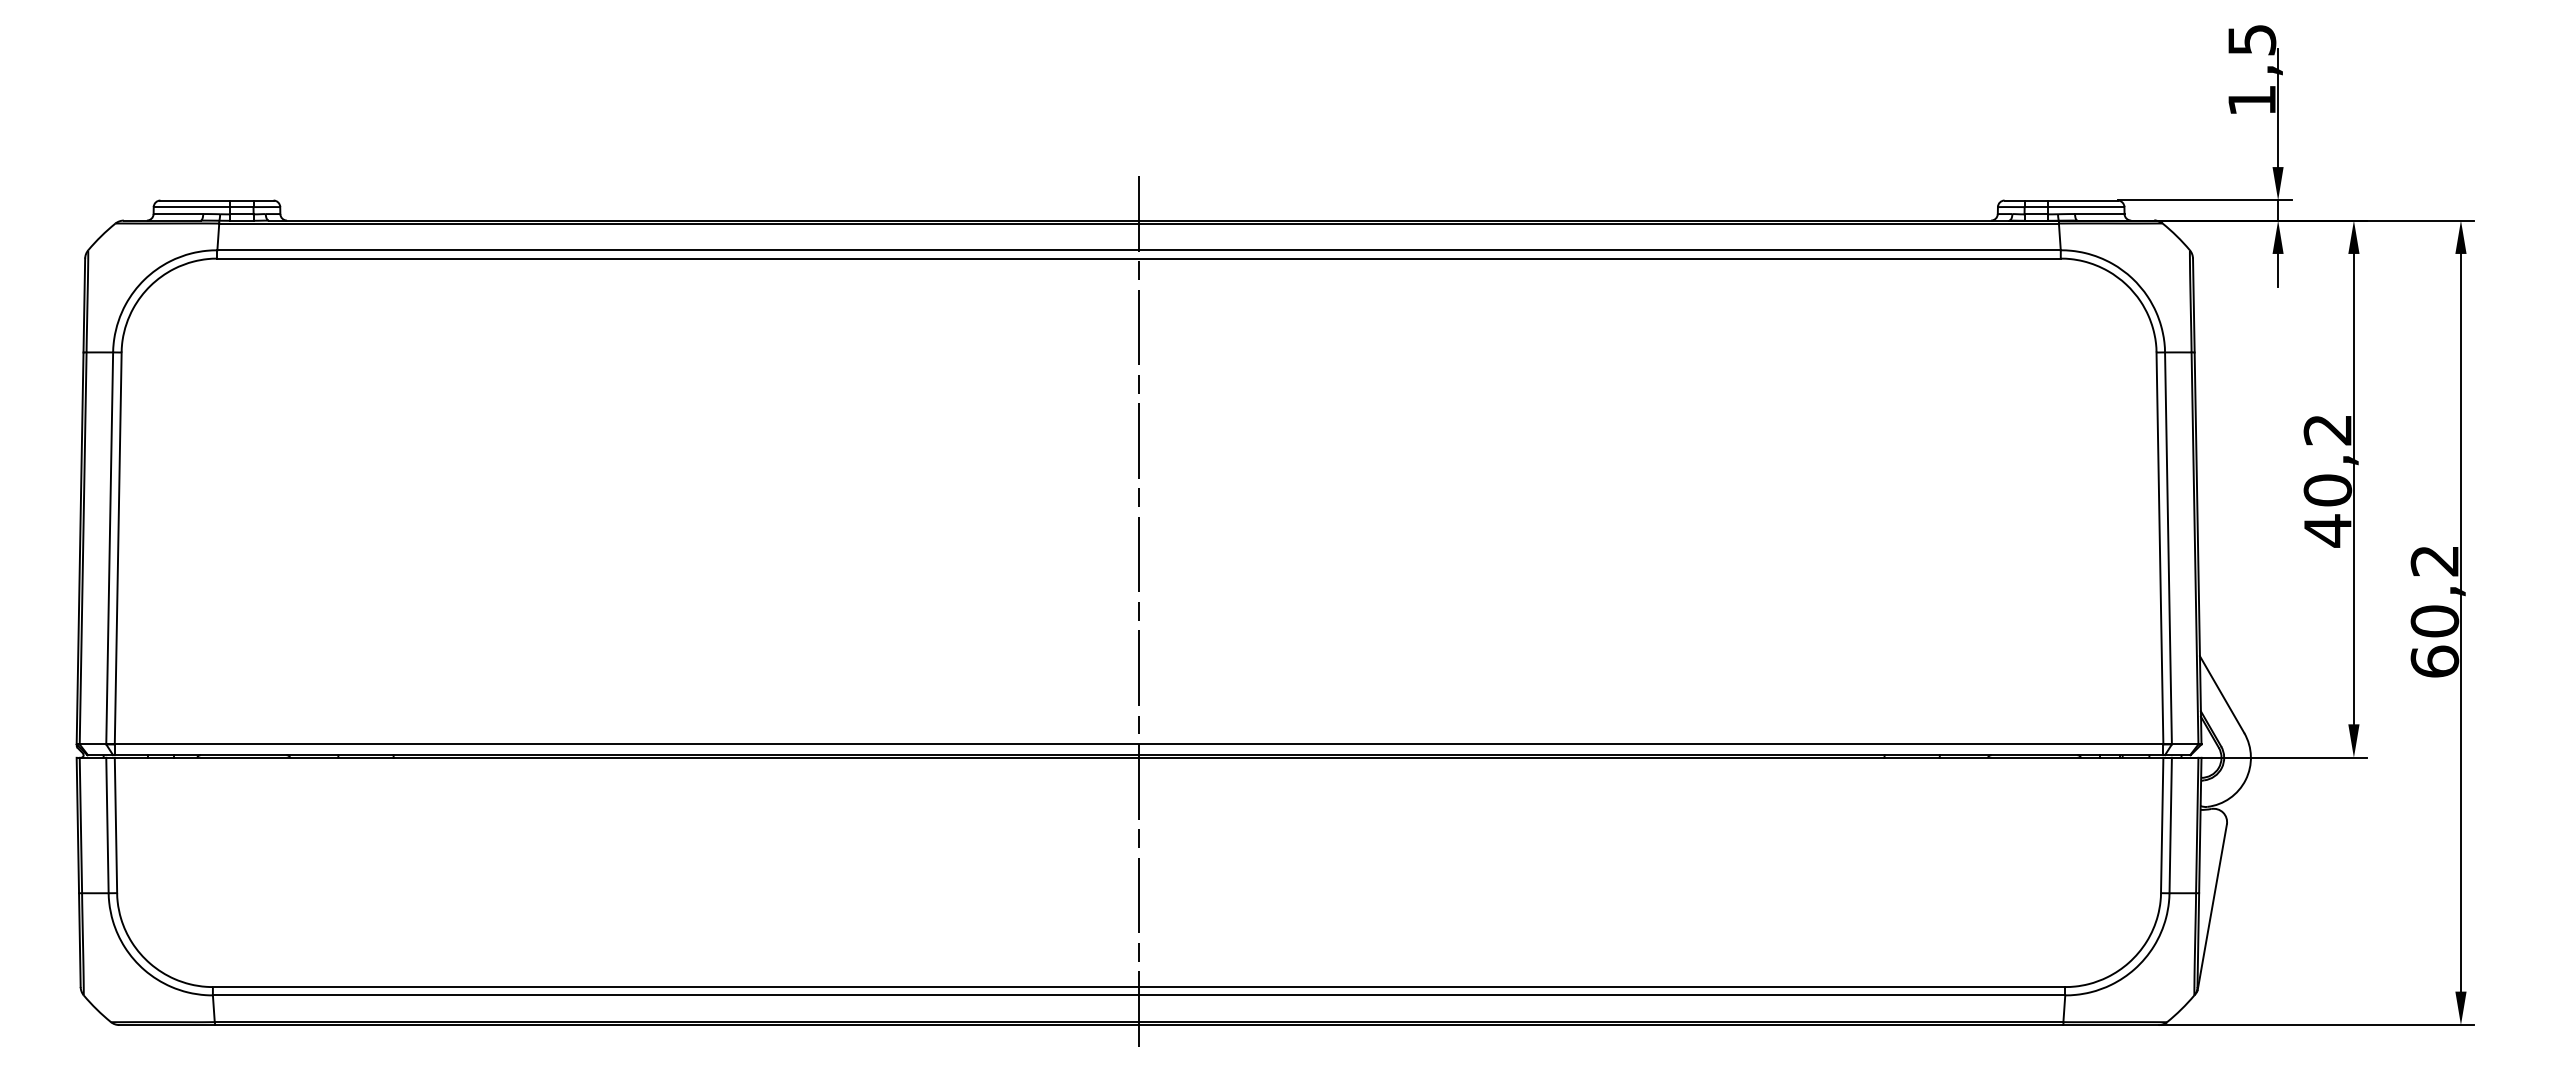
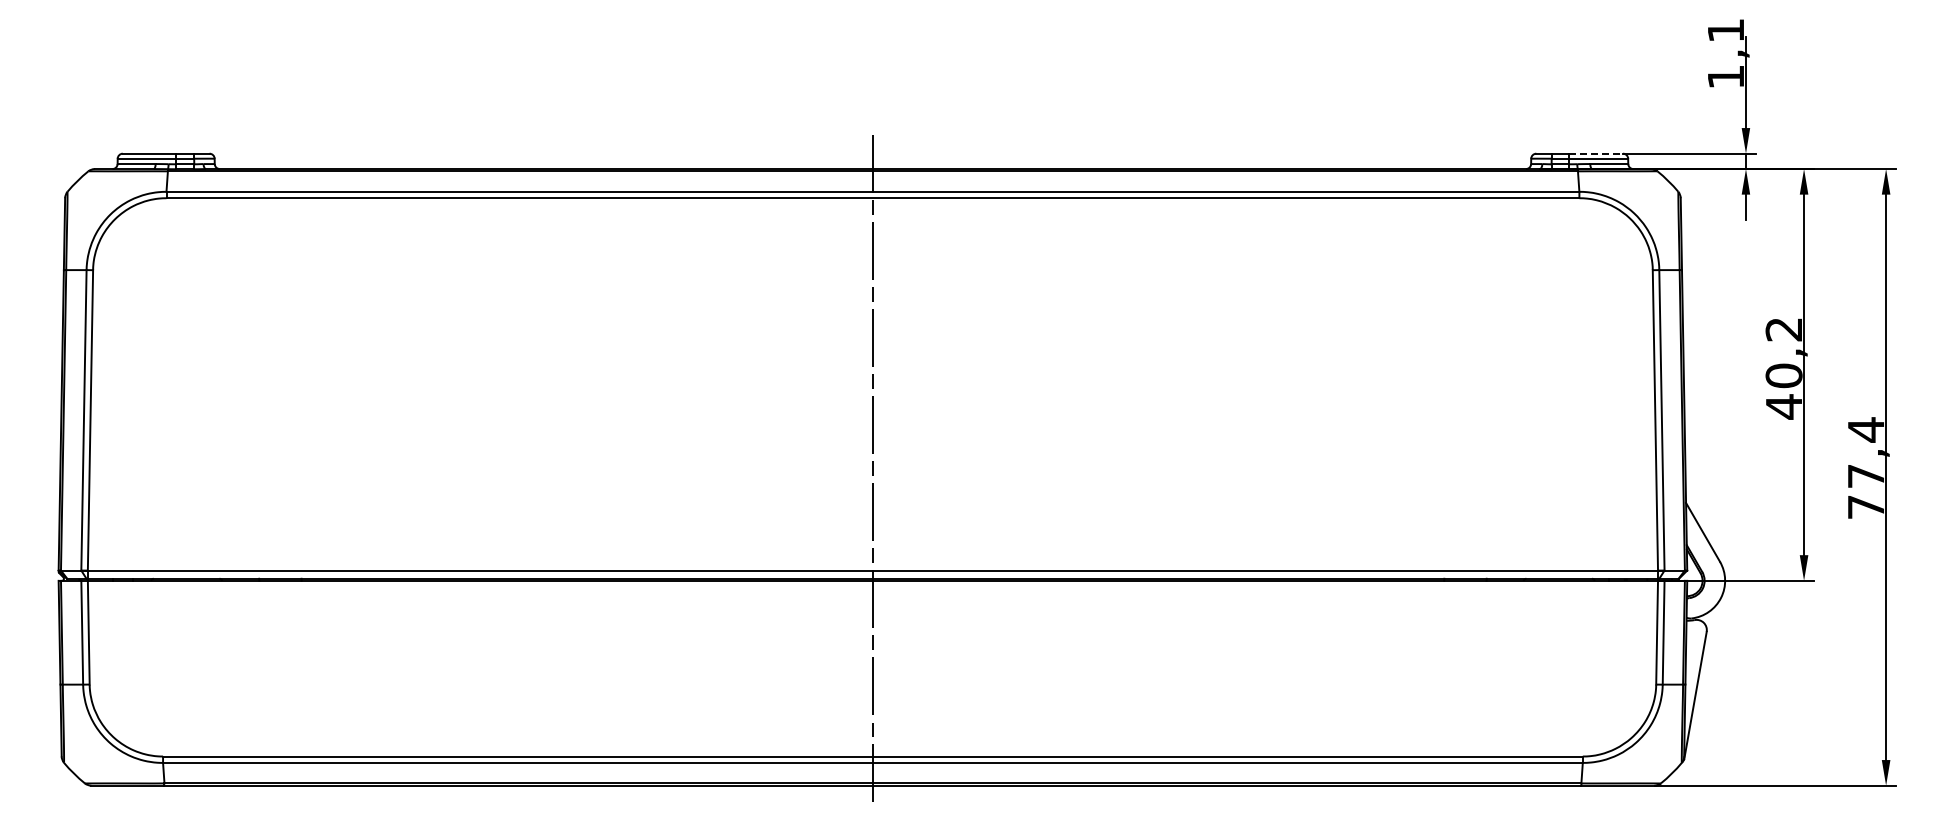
text: (2252, 39) -> (1726, 30), 1,5 -> 1,1
line: (2083, 200) -> (1596, 153), solid -> dashed
text: (2434, 611) -> (1865, 468), 60,2 -> 77,4

